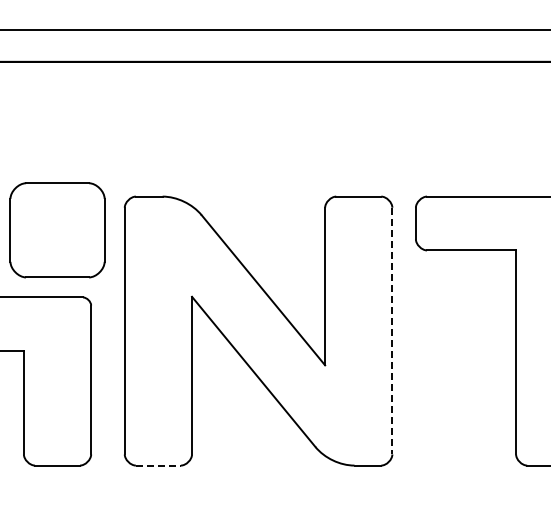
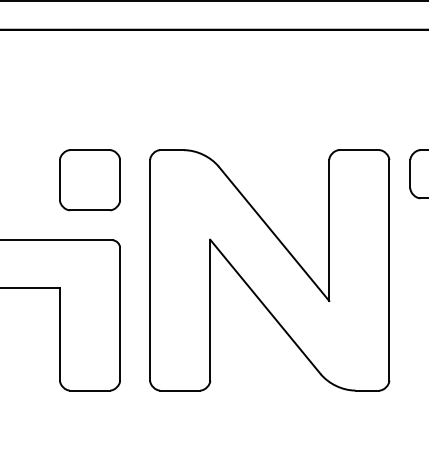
part: (57, 229) -> (90, 179), size x0.71
line: (392, 331) -> (389, 270), dashed -> solid
line: (158, 465) -> (180, 390), dashed -> solid

